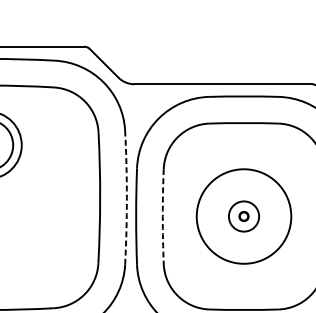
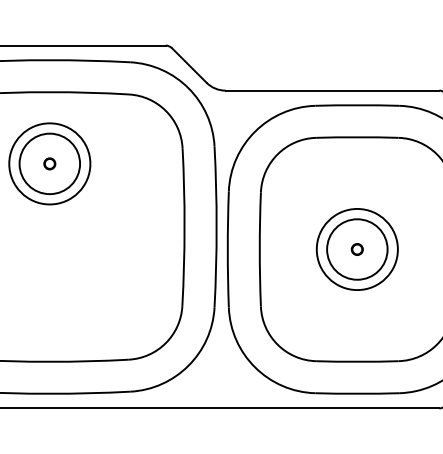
arc: (126, 198) -> (216, 227), dashed -> solid
arc: (162, 216) -> (259, 249), dashed -> solid
circle: (243, 216) -> (356, 249), size x0.71
circle: (244, 216) -> (357, 249), size x1.67

